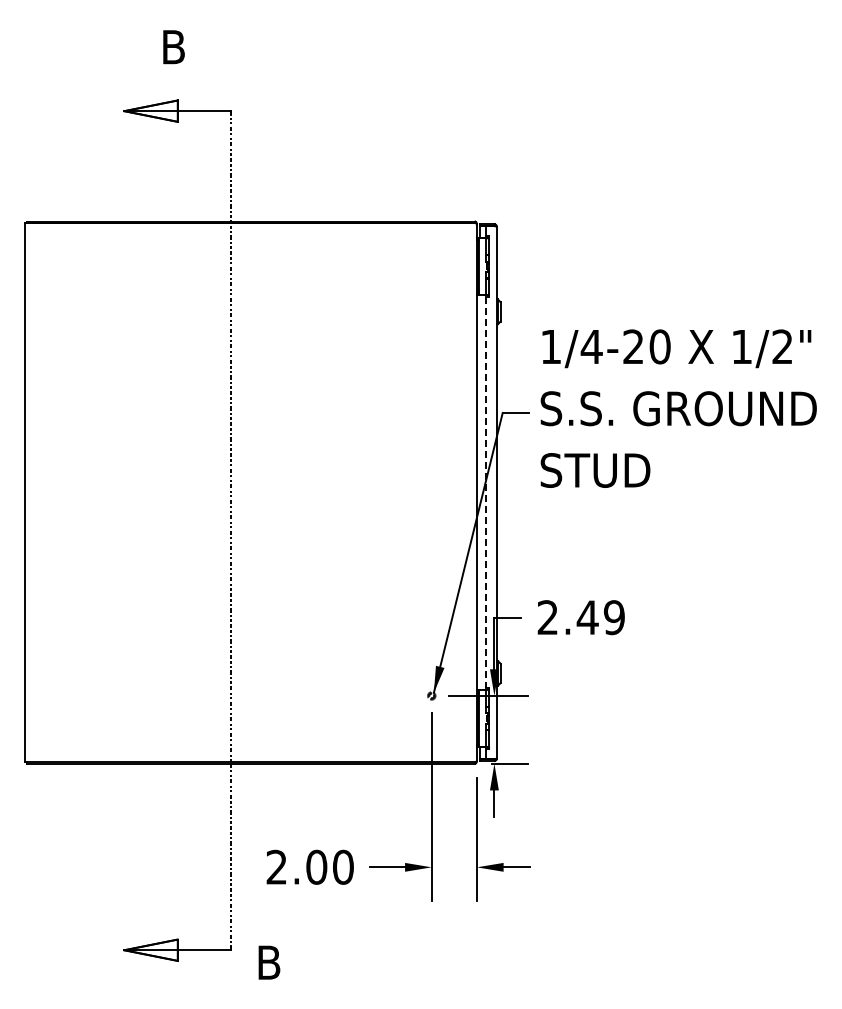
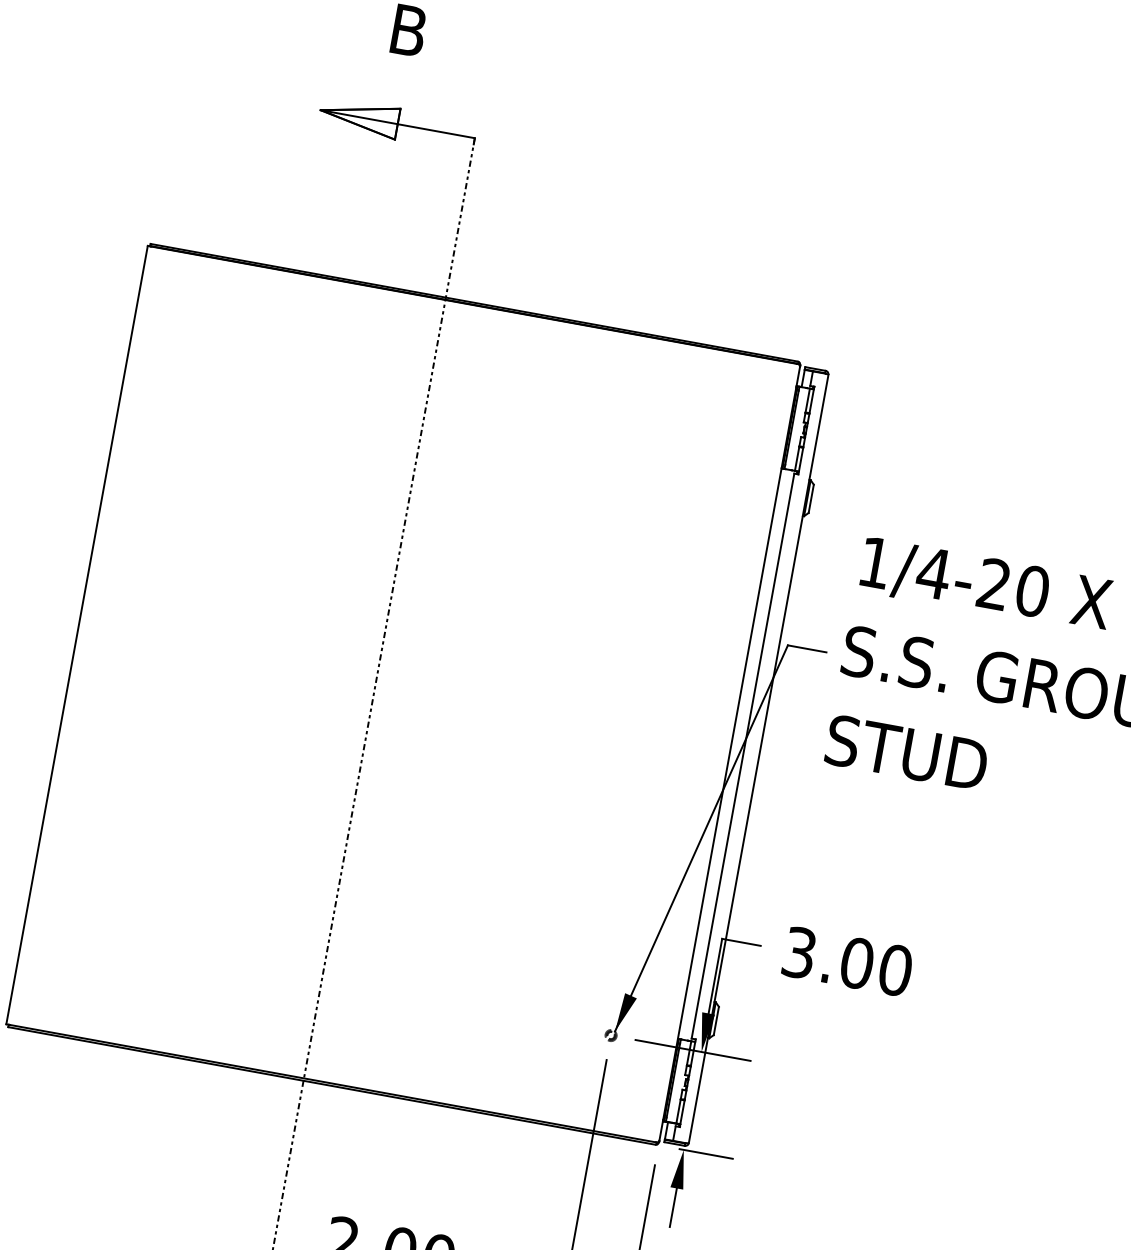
line: (486, 492) -> (743, 756), dashed -> solid
text: (580, 617) -> (846, 961), 2.49 -> 3.00

